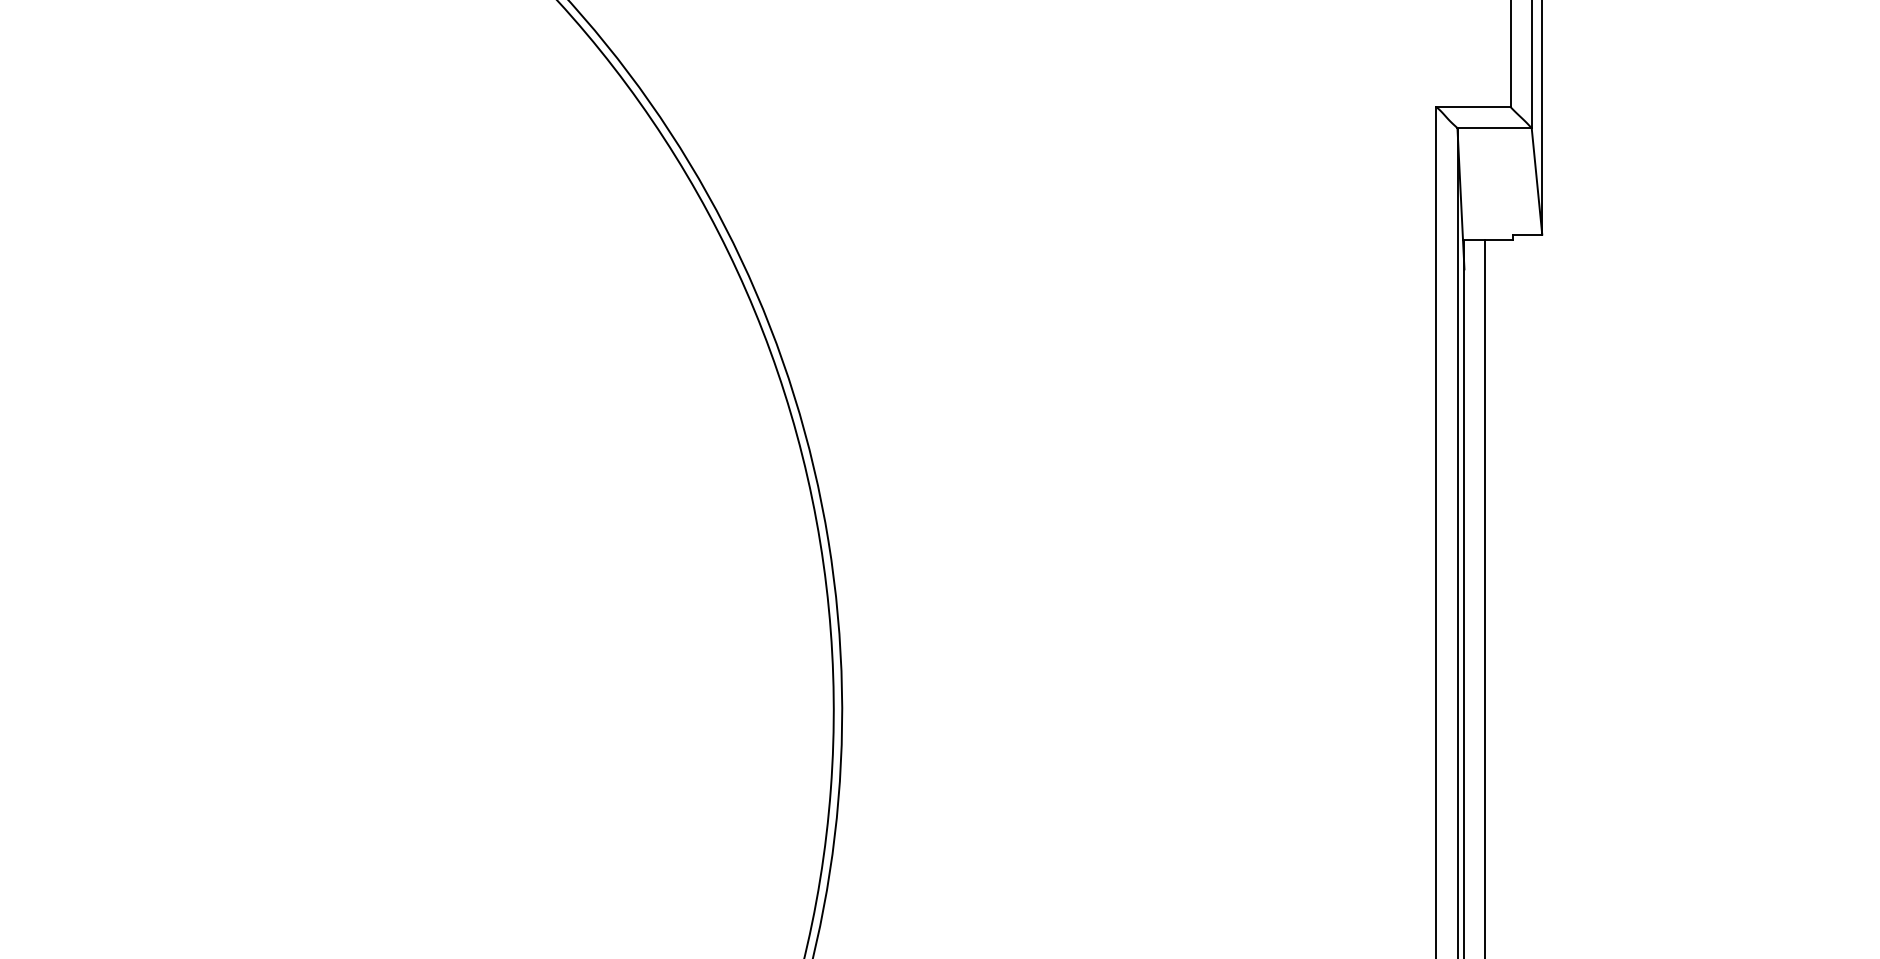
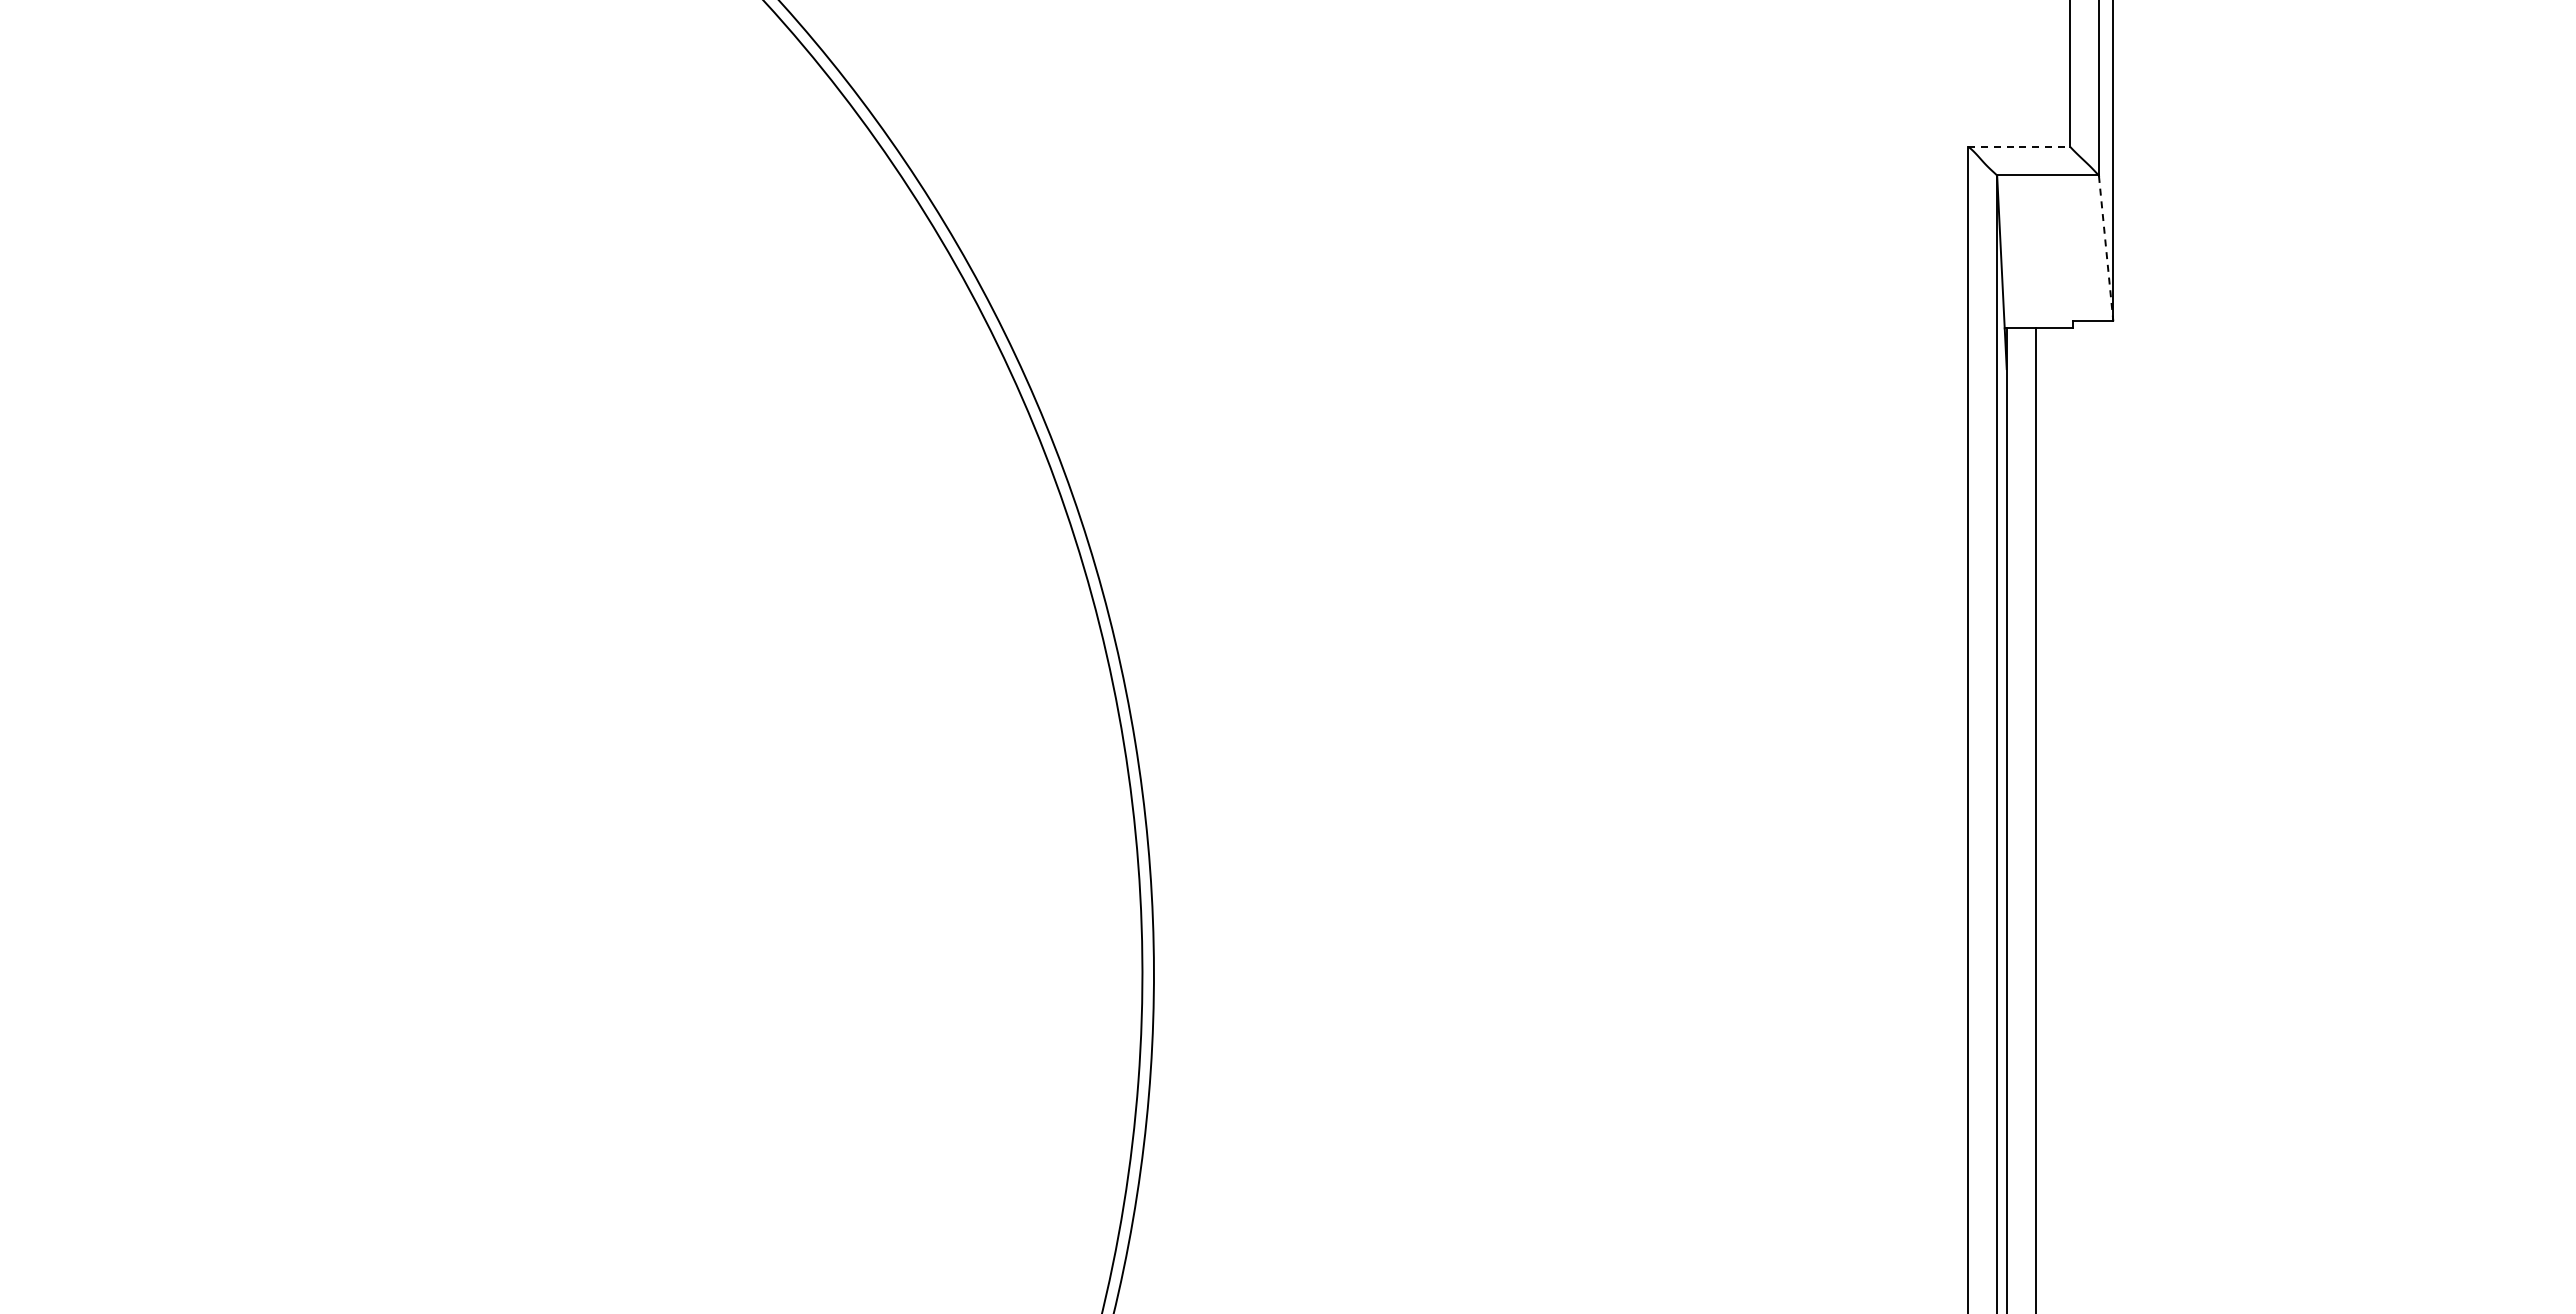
line: (1473, 106) -> (2019, 146), solid -> dashed
line: (1537, 182) -> (2106, 249), solid -> dashed

